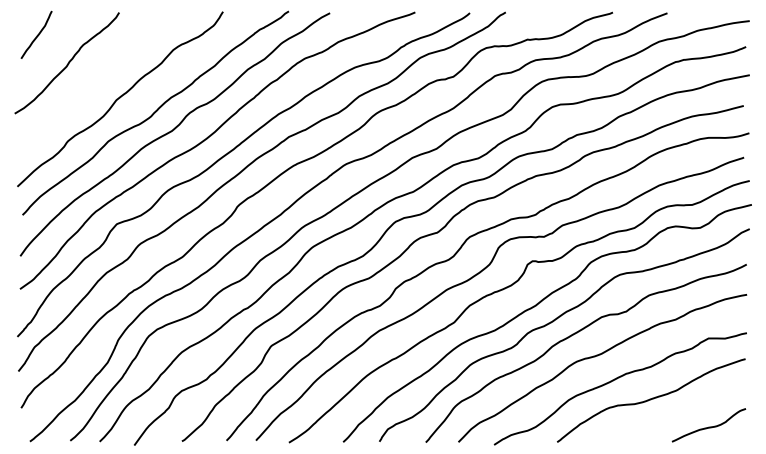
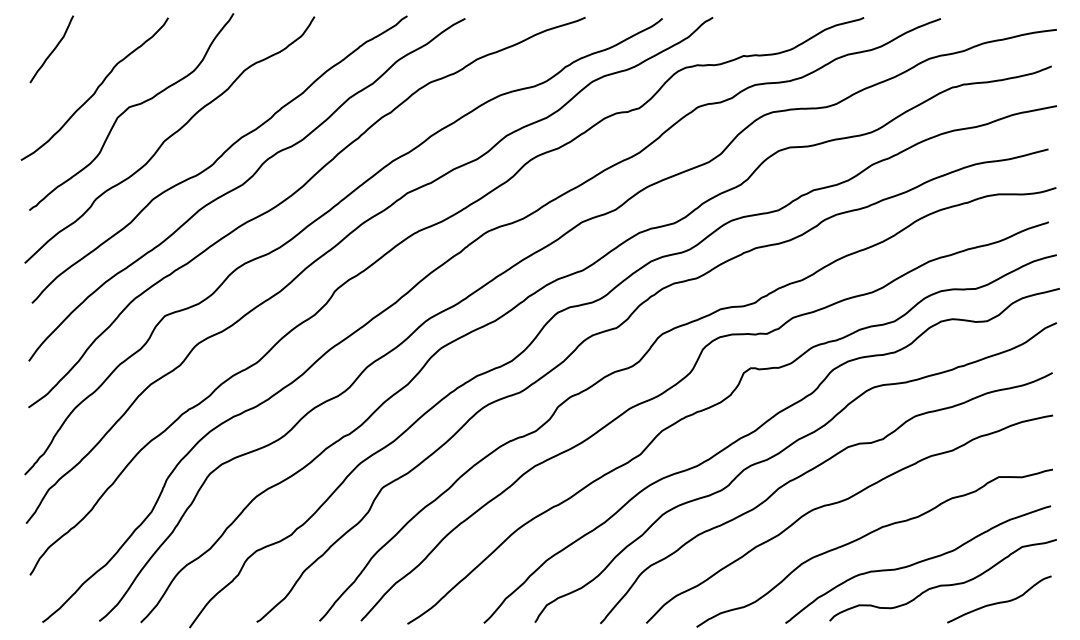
curve: (91, 77) -> (129, 109), added
curve: (668, 414) -> (942, 584), added

